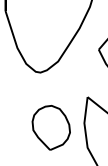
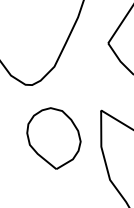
part: (50, 127) -> (52, 138), moved

